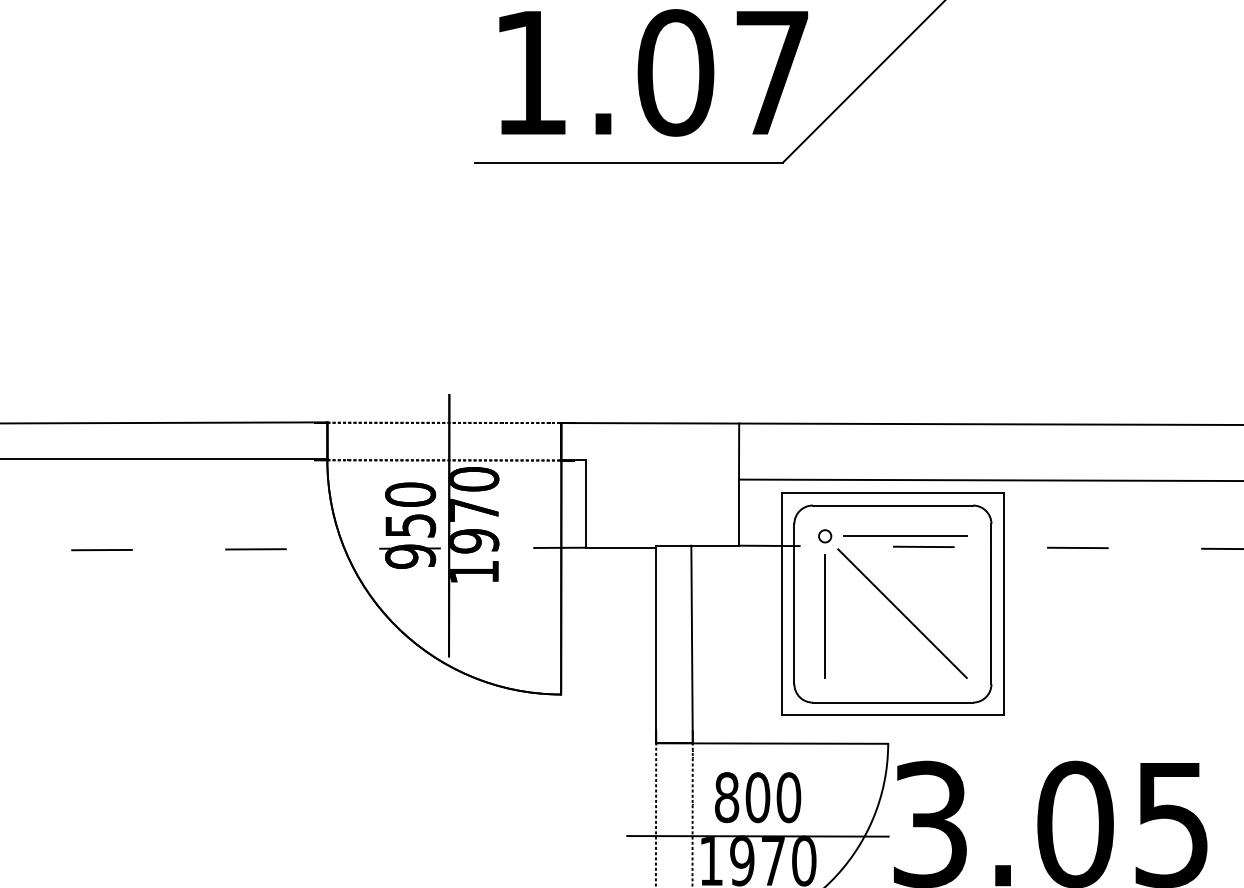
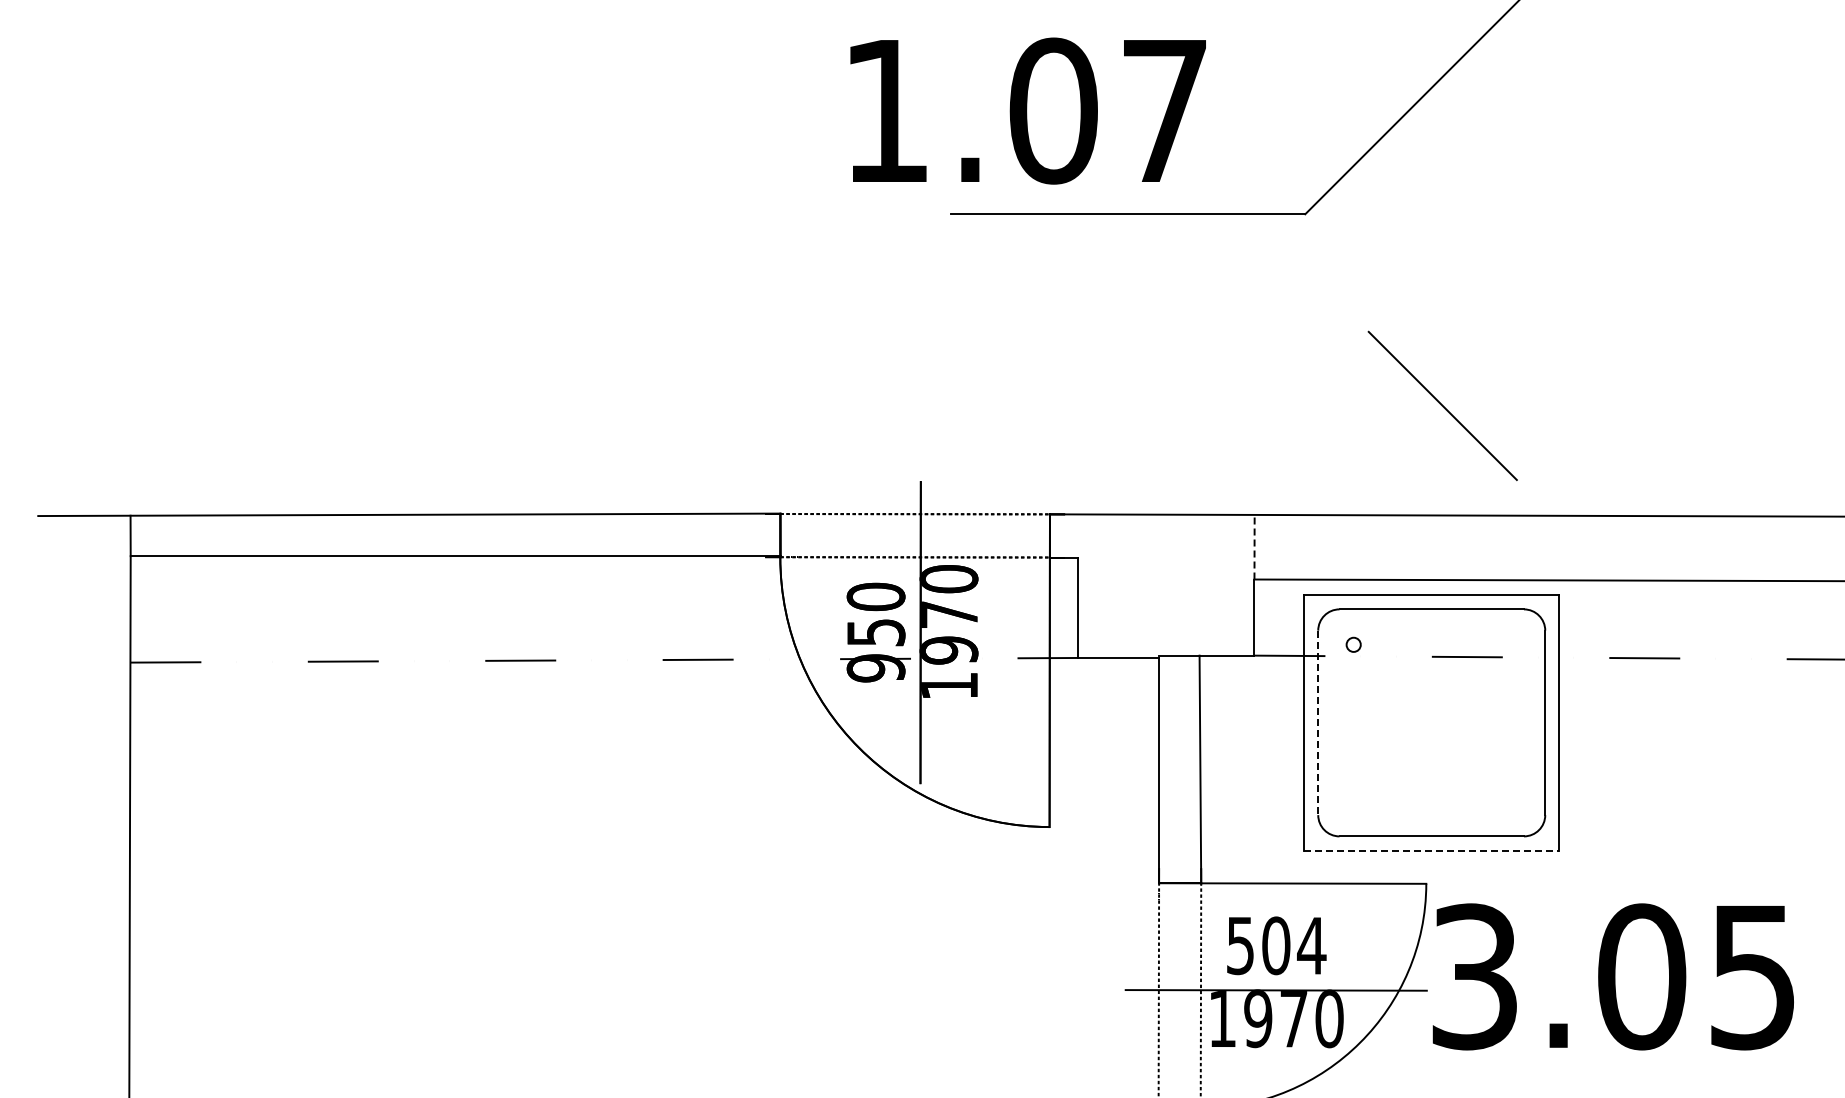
text: (653, 72) -> (1027, 110), moved
line: (739, 450) -> (1254, 546), solid -> dashed
line: (904, 536) -> (1445, 644), removed
line: (794, 604) -> (1318, 723), solid -> dashed
line: (902, 613) -> (1442, 405), moved
line: (824, 616) -> (1353, 737), removed
line: (892, 714) -> (1431, 850), solid -> dashed
text: (758, 797) -> (1276, 945), 800 -> 504

